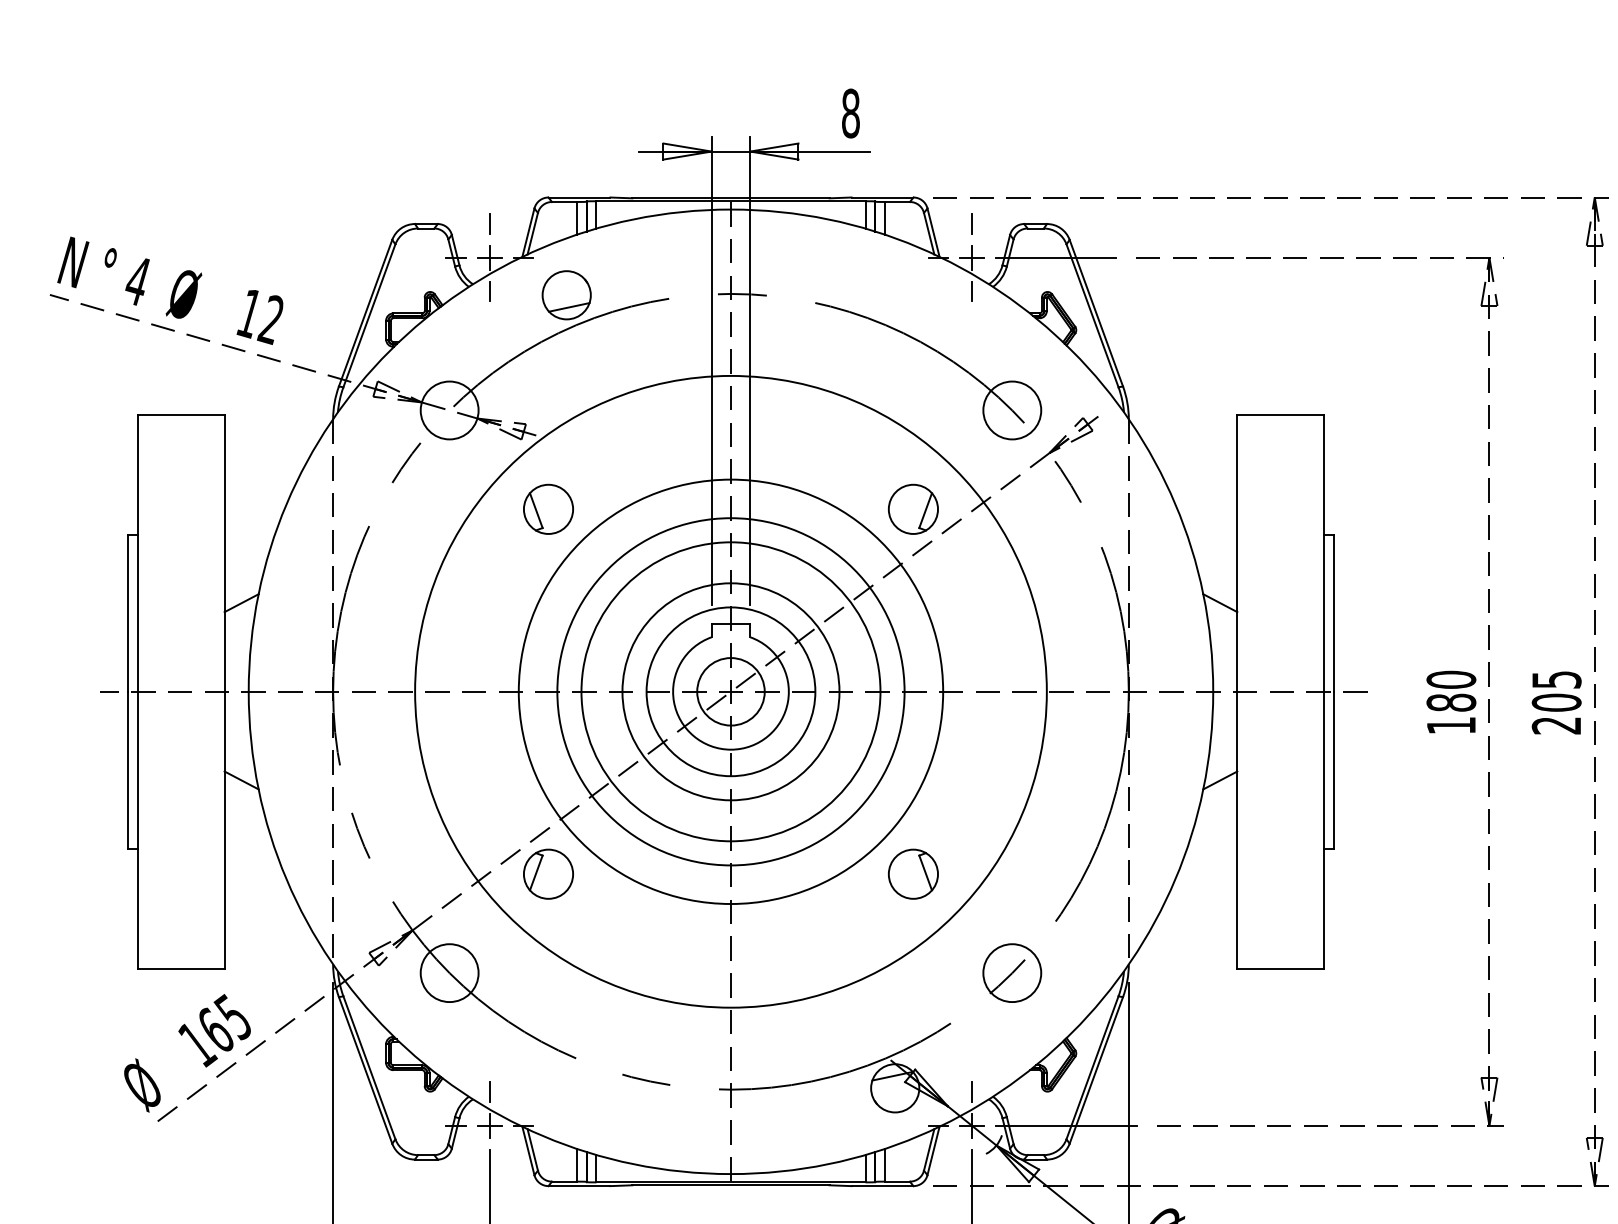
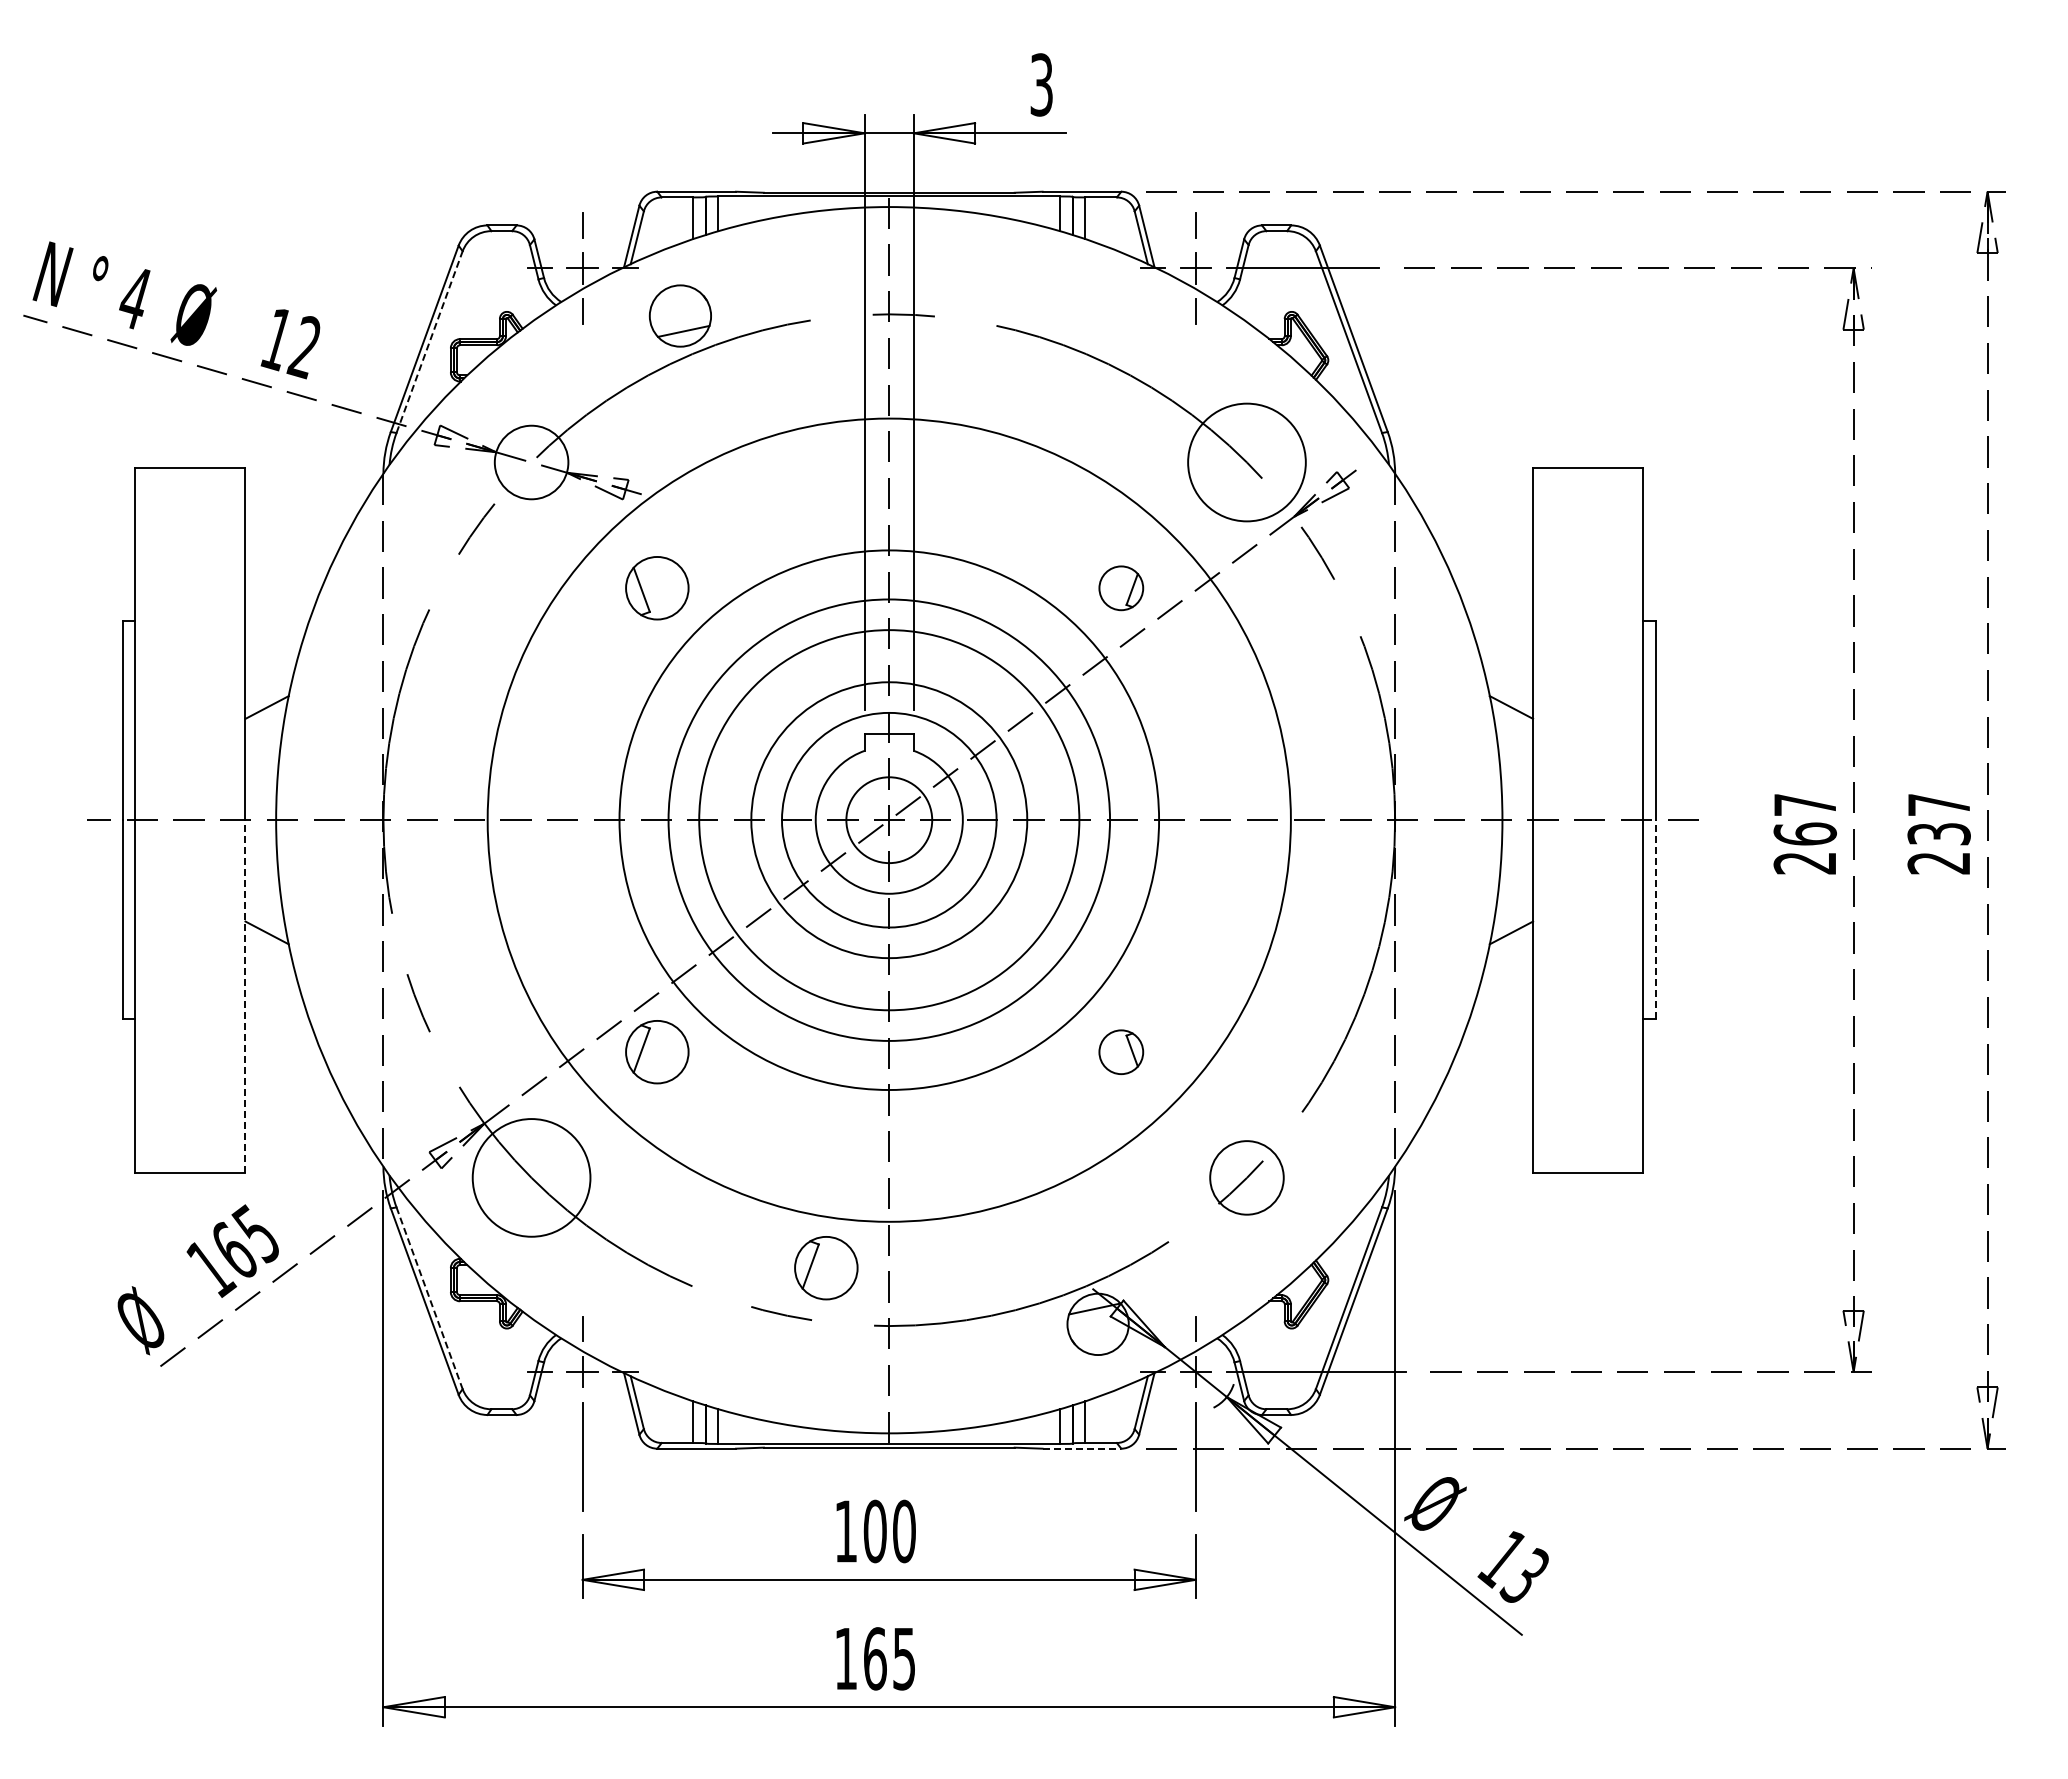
text: (850, 113) -> (1041, 84), 8 -> 3
line: (369, 316) -> (429, 342), solid -> dashed
circle: (1011, 410) -> (1246, 462), size x1.6
part: (913, 509) -> (1121, 588), size x0.7
text: (1556, 691) -> (1938, 819), 205 -> 237
text: (1450, 702) -> (1804, 833), 180 -> 267
line: (1333, 769) -> (1655, 919), solid -> dashed
line: (224, 830) -> (245, 996), solid -> dashed
part: (913, 874) -> (1121, 1052), size x0.7
circle: (449, 972) -> (531, 1177), size x1.6
part: (681, 1044) -> (826, 1268), added
line: (369, 1067) -> (429, 1298), solid -> dashed
line: (882, 1185) -> (1082, 1448), solid -> dashed

